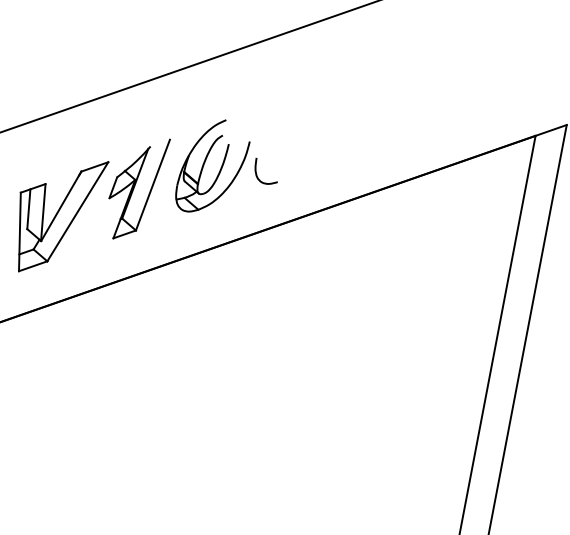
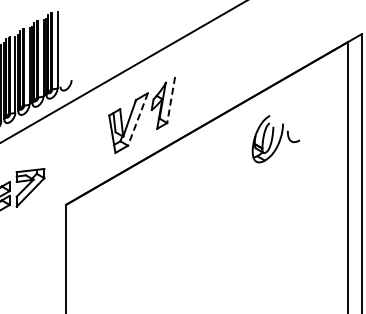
part: (228, 170) -> (275, 139), moved
line: (153, 186) -> (171, 100), solid -> dashed
line: (76, 211) -> (137, 119), solid -> dashed

